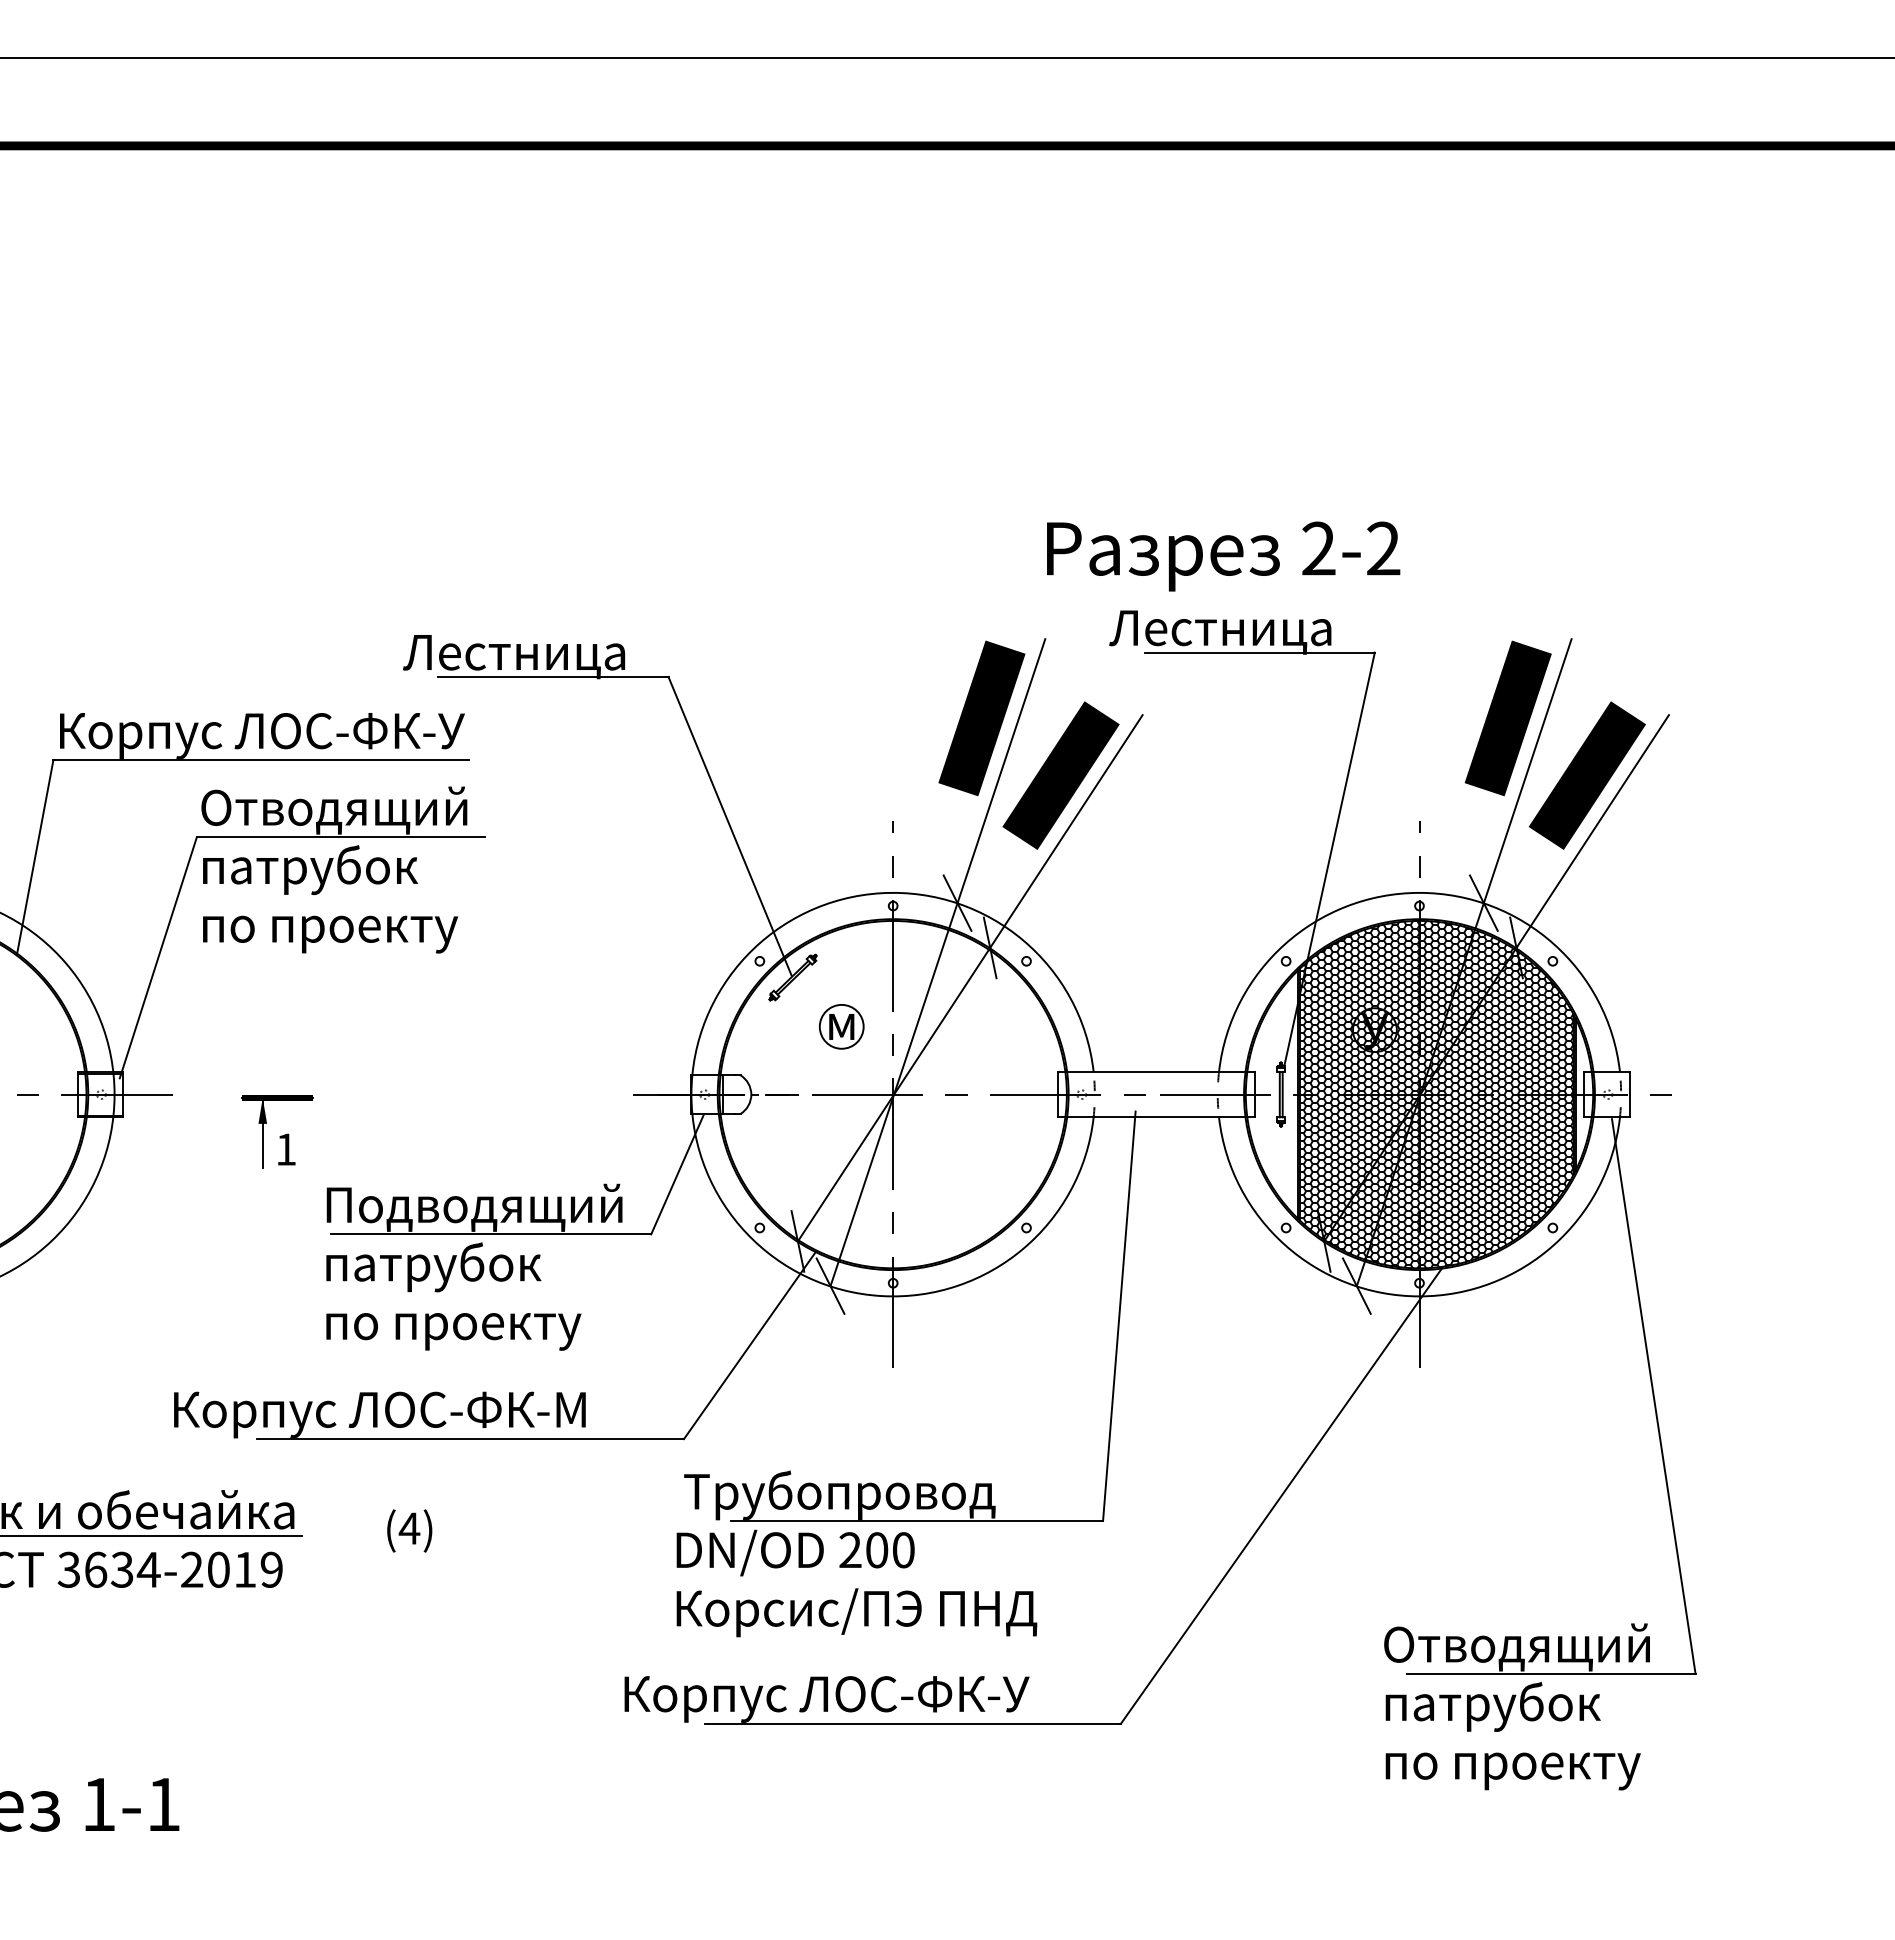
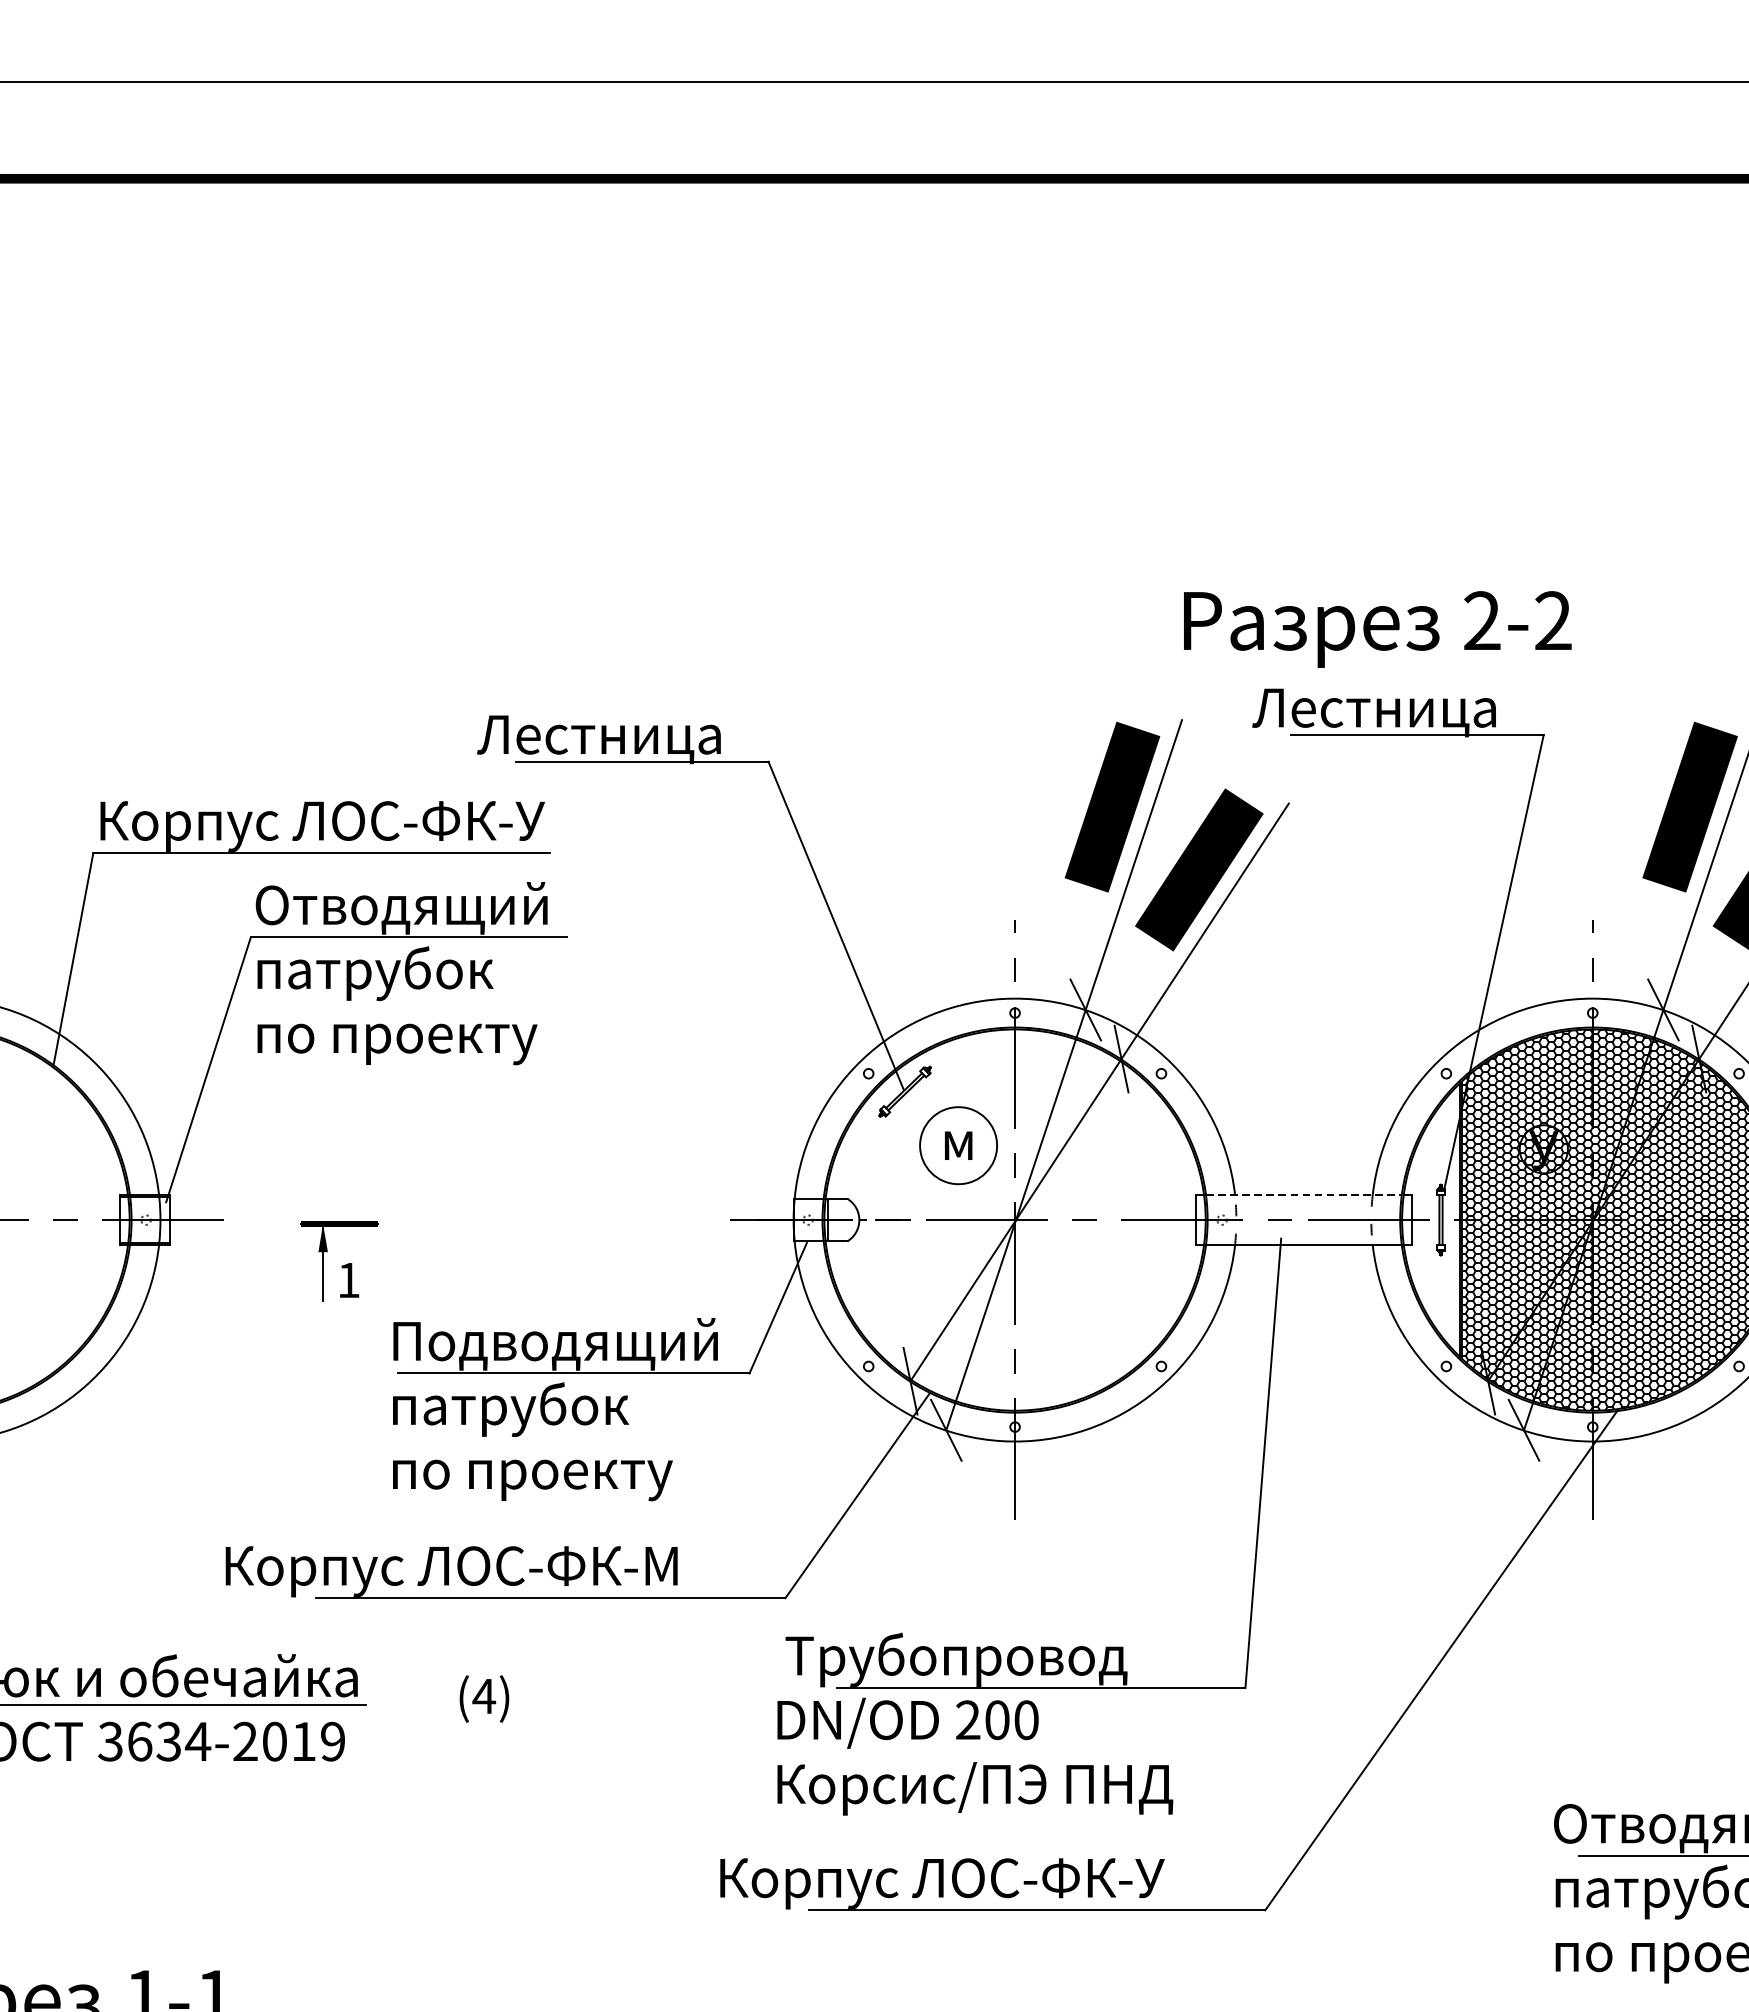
circle: (841, 1026) -> (958, 1145), size x1.6
line: (1156, 1071) -> (1304, 1194), solid -> dashed

